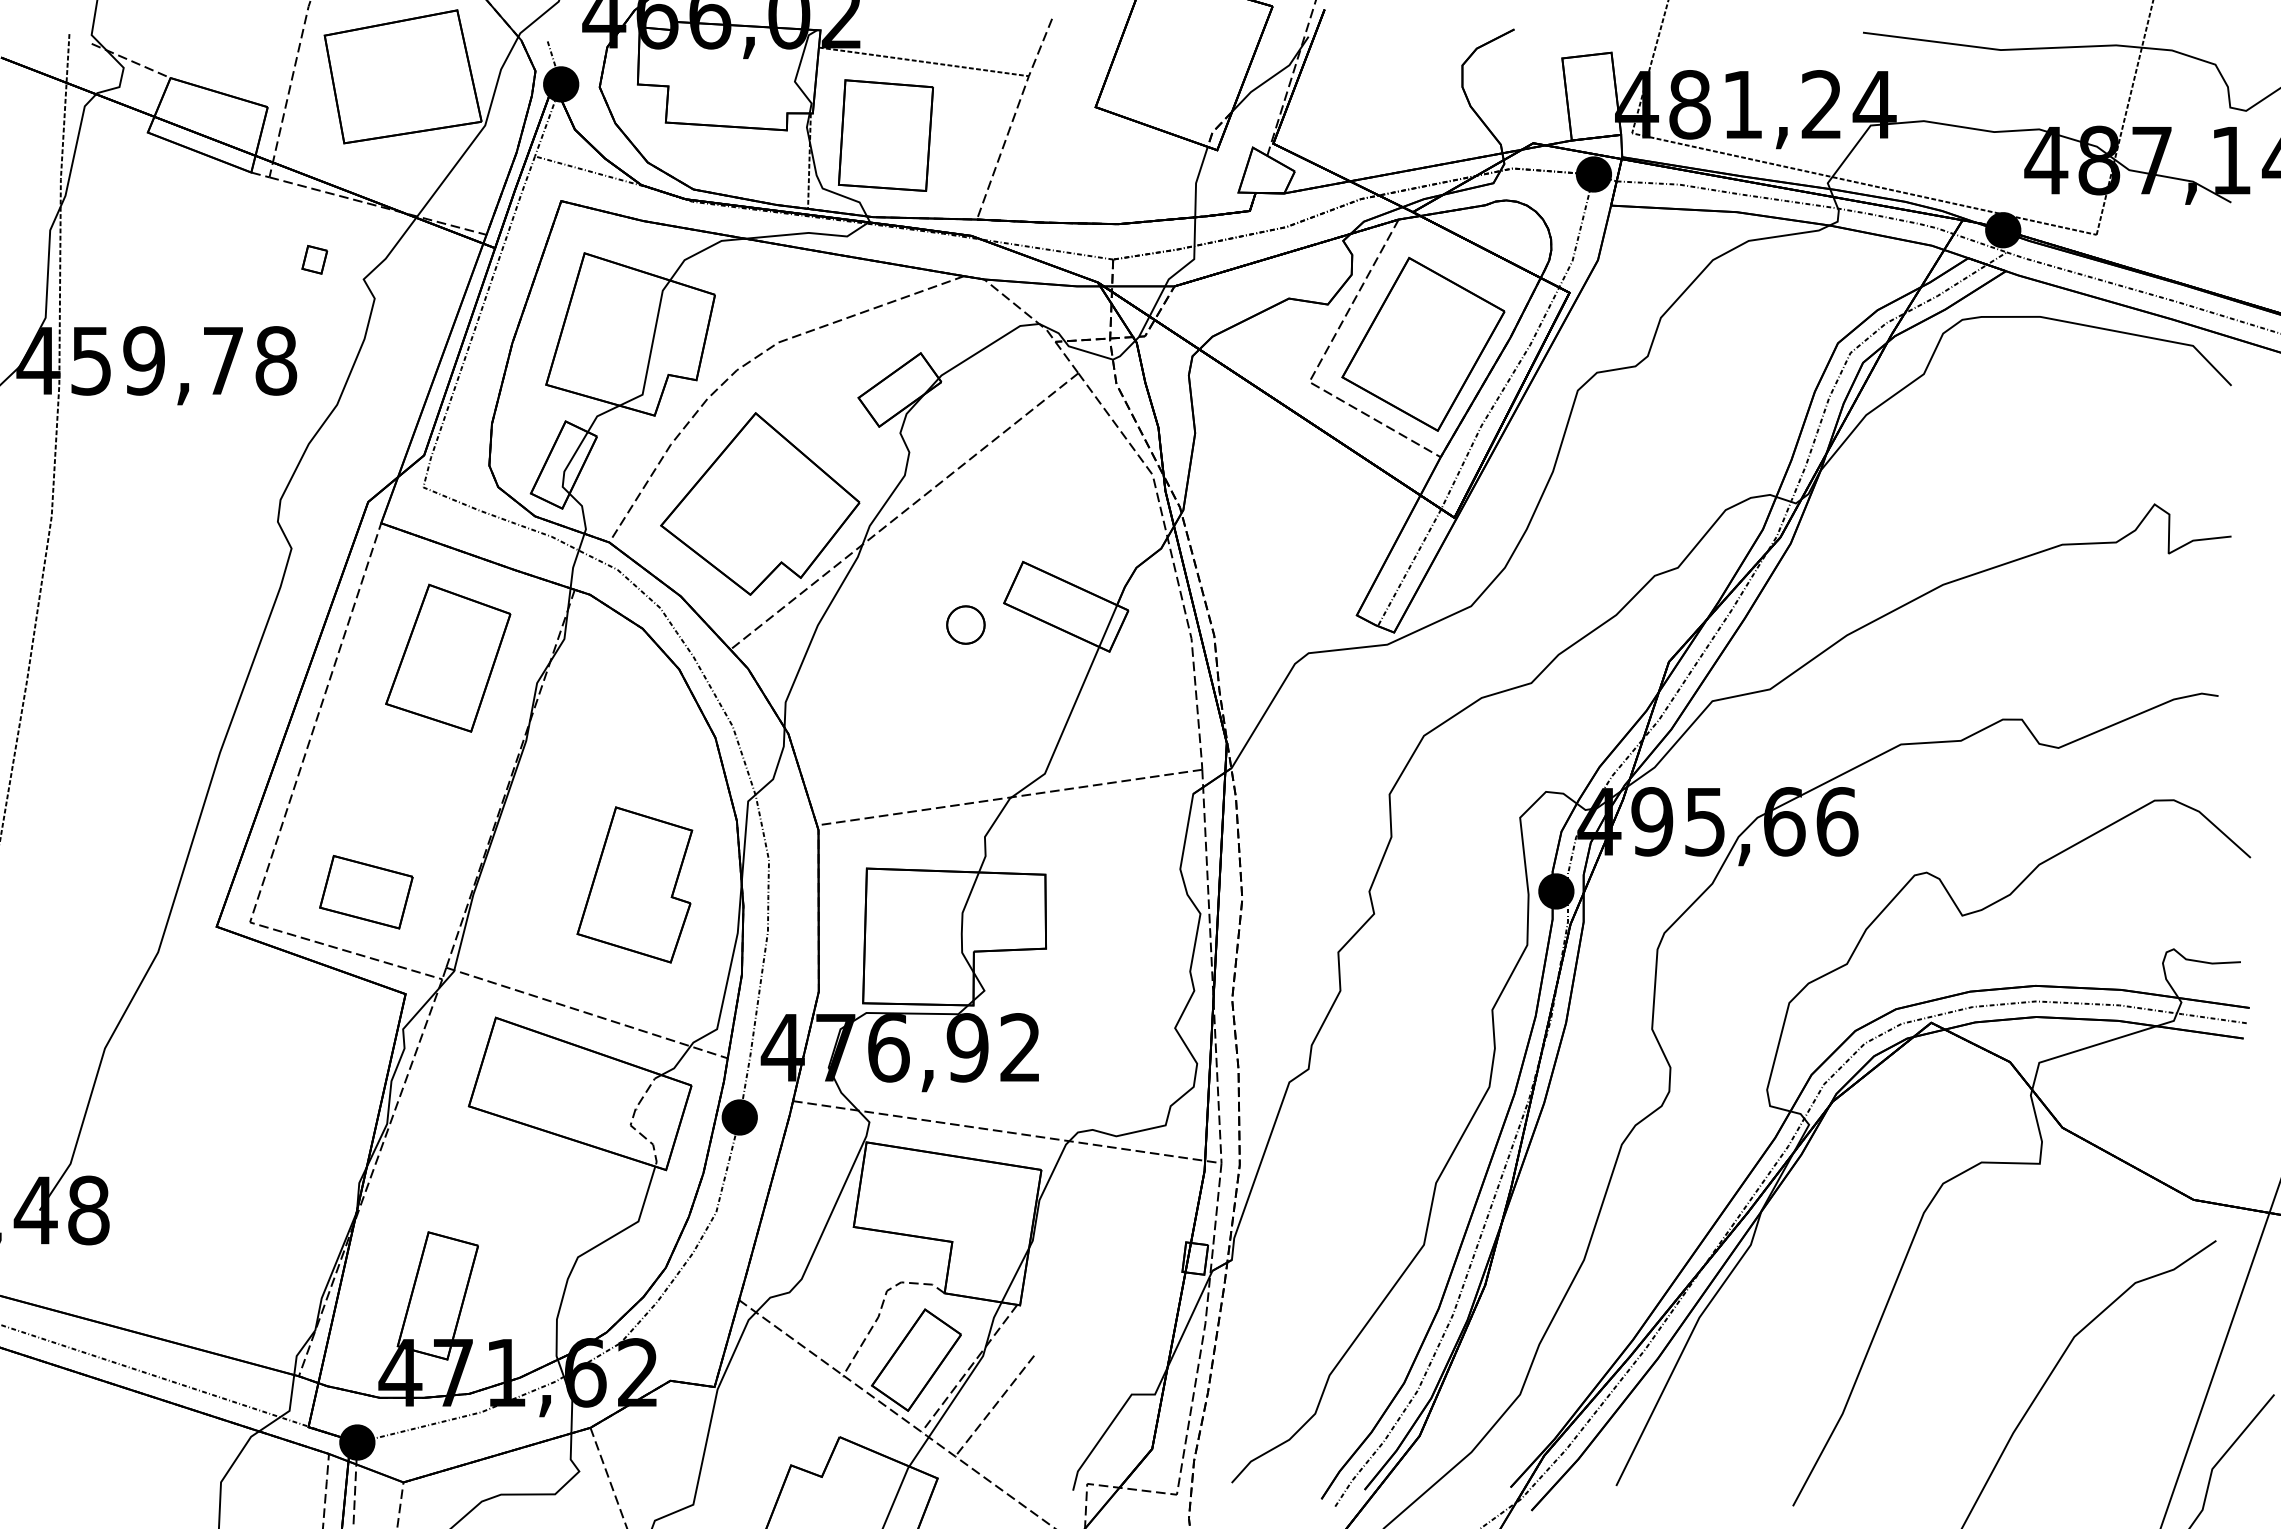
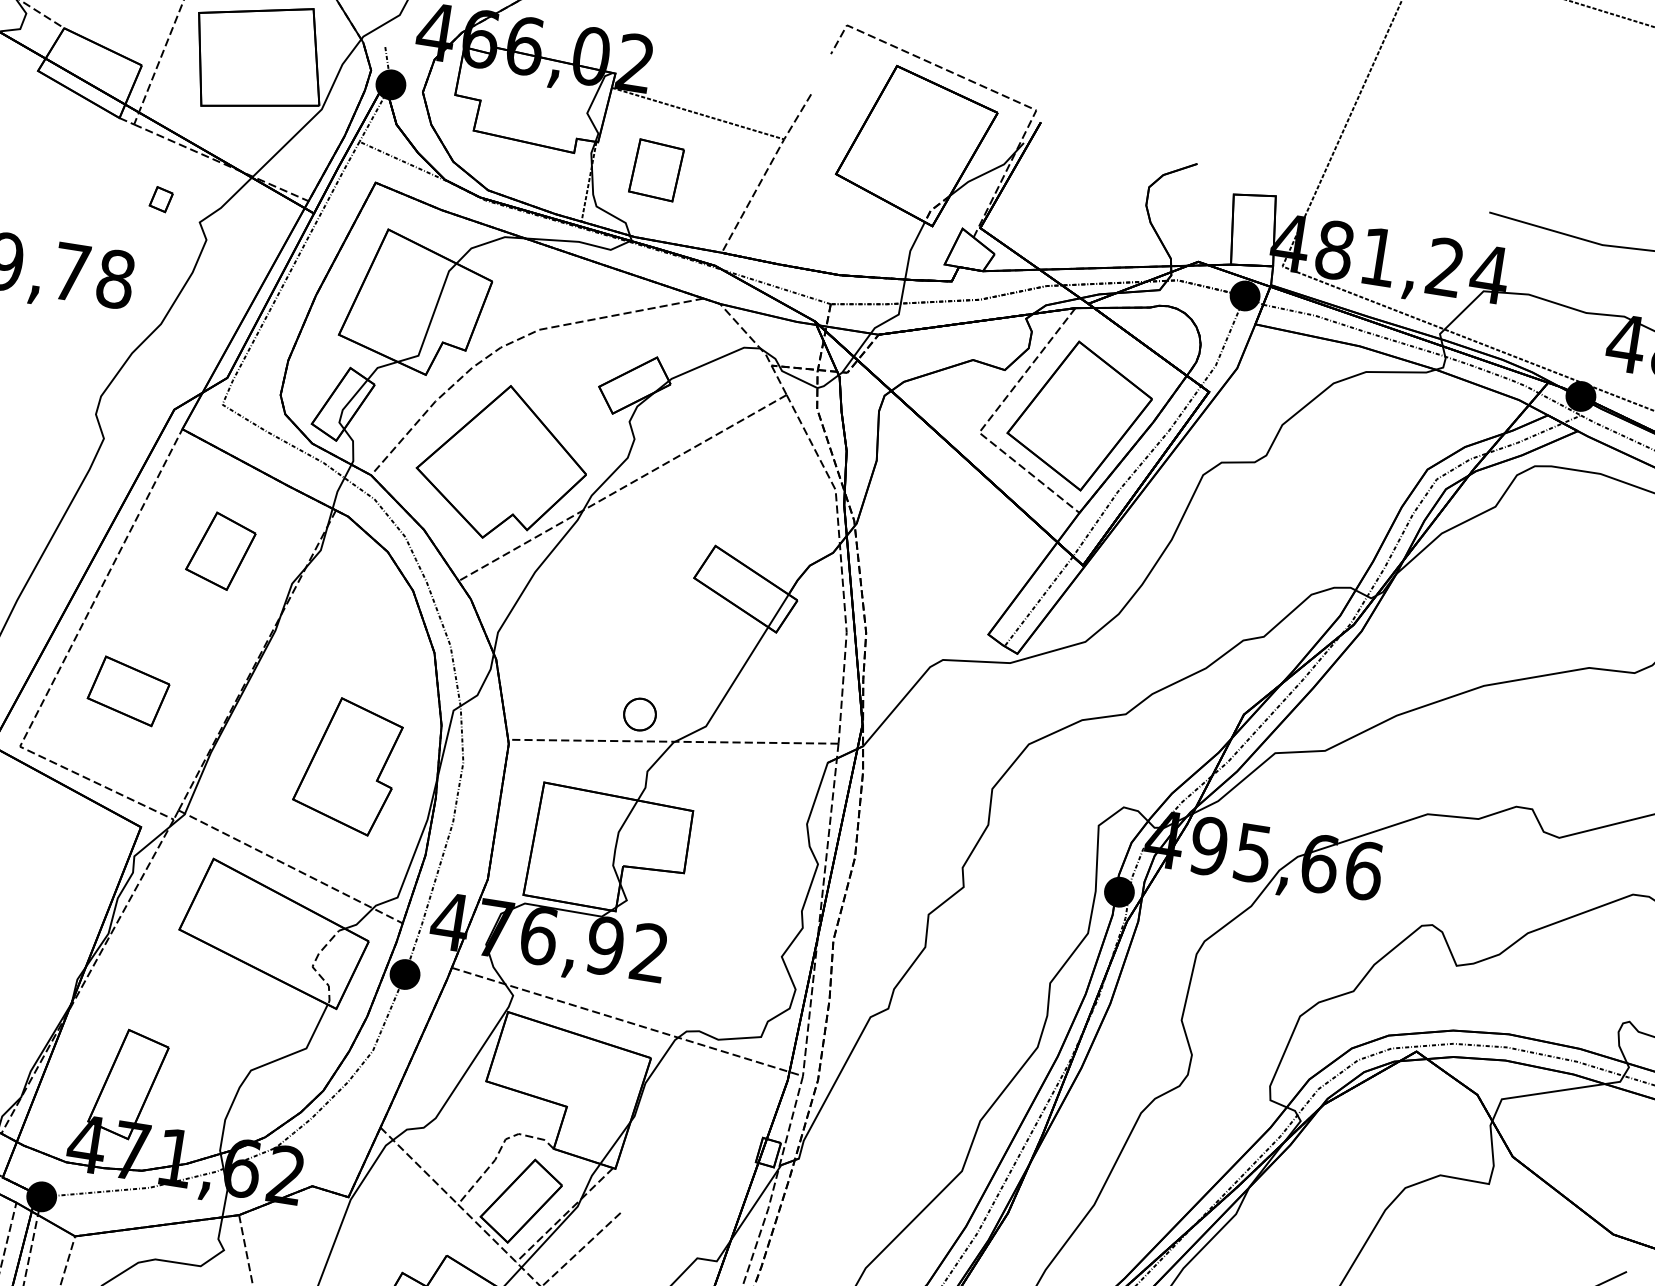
part: (885, 135) -> (656, 170), size x0.6
part: (965, 624) -> (639, 714), moved
part: (448, 657) -> (221, 550), size x0.6
part: (366, 891) -> (128, 690), moved

